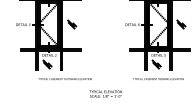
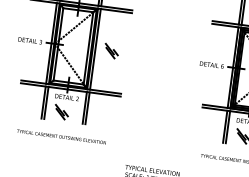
text: (65, 78) -> (61, 136), moved

